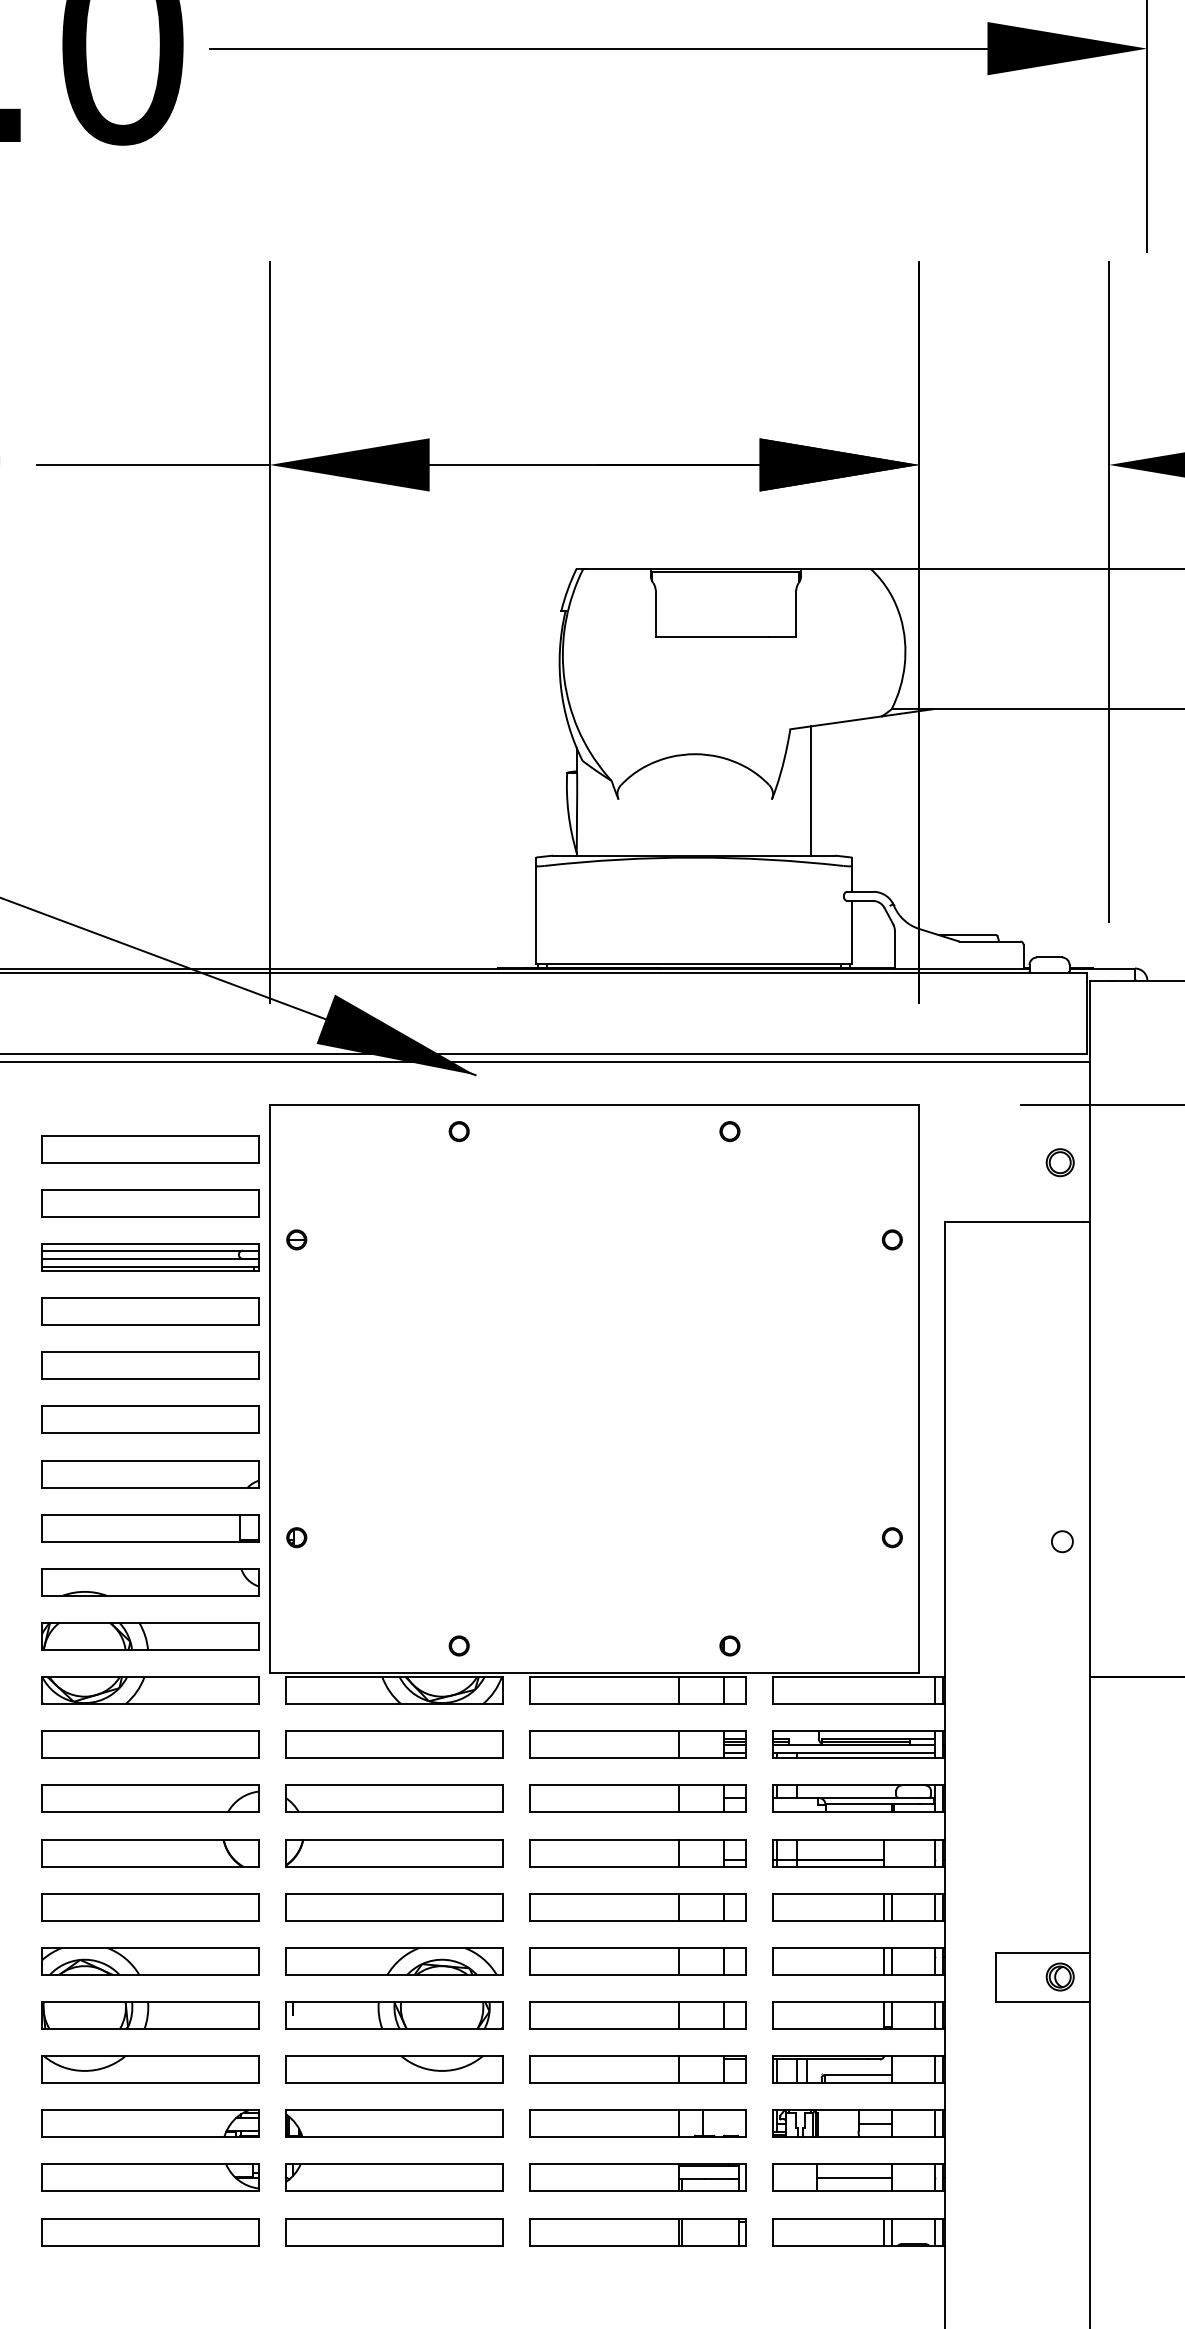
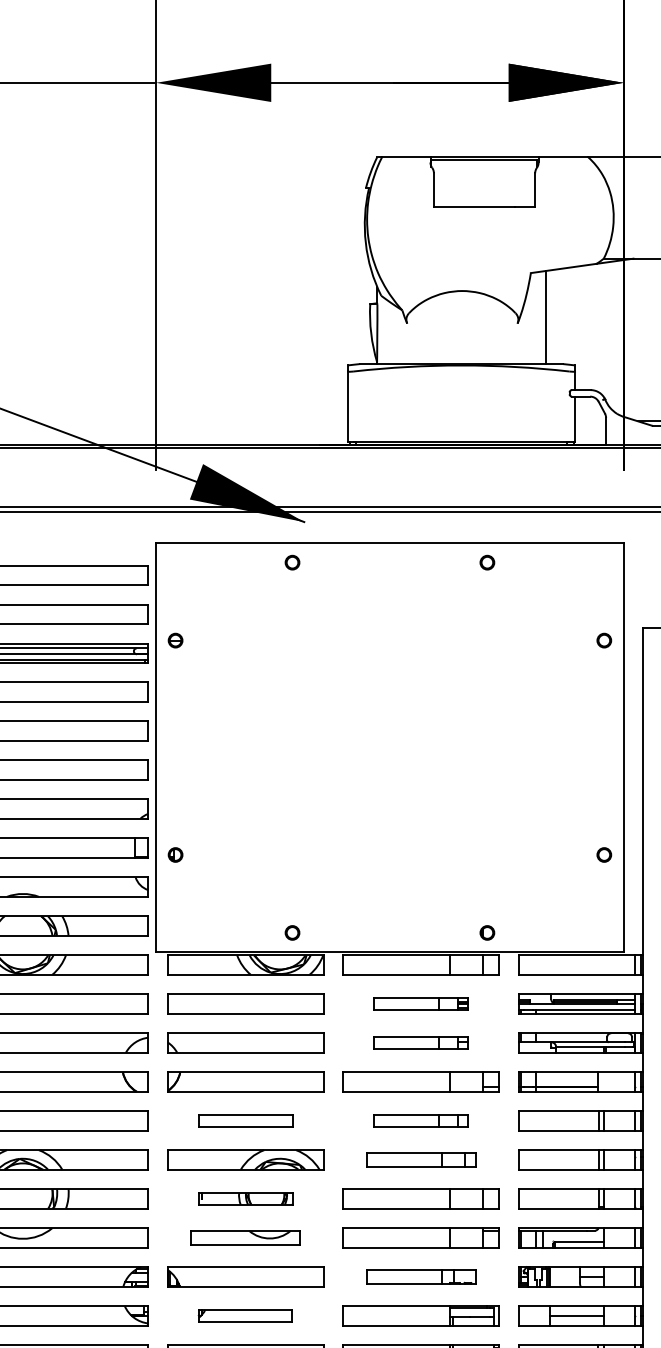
part: (637, 1744) -> (420, 1003), size x0.6
part: (637, 1798) -> (420, 1042), size x0.6
part: (394, 1907) -> (245, 1121), size x0.6
part: (637, 1907) -> (420, 1121), size x0.6
part: (637, 1961) -> (420, 1160), size x0.7
part: (394, 2015) -> (245, 1198), size x0.6
part: (394, 2069) -> (245, 1237), size x0.7
part: (637, 2123) -> (420, 1276), size x0.7
part: (393, 2177) -> (245, 1315), size x0.6

